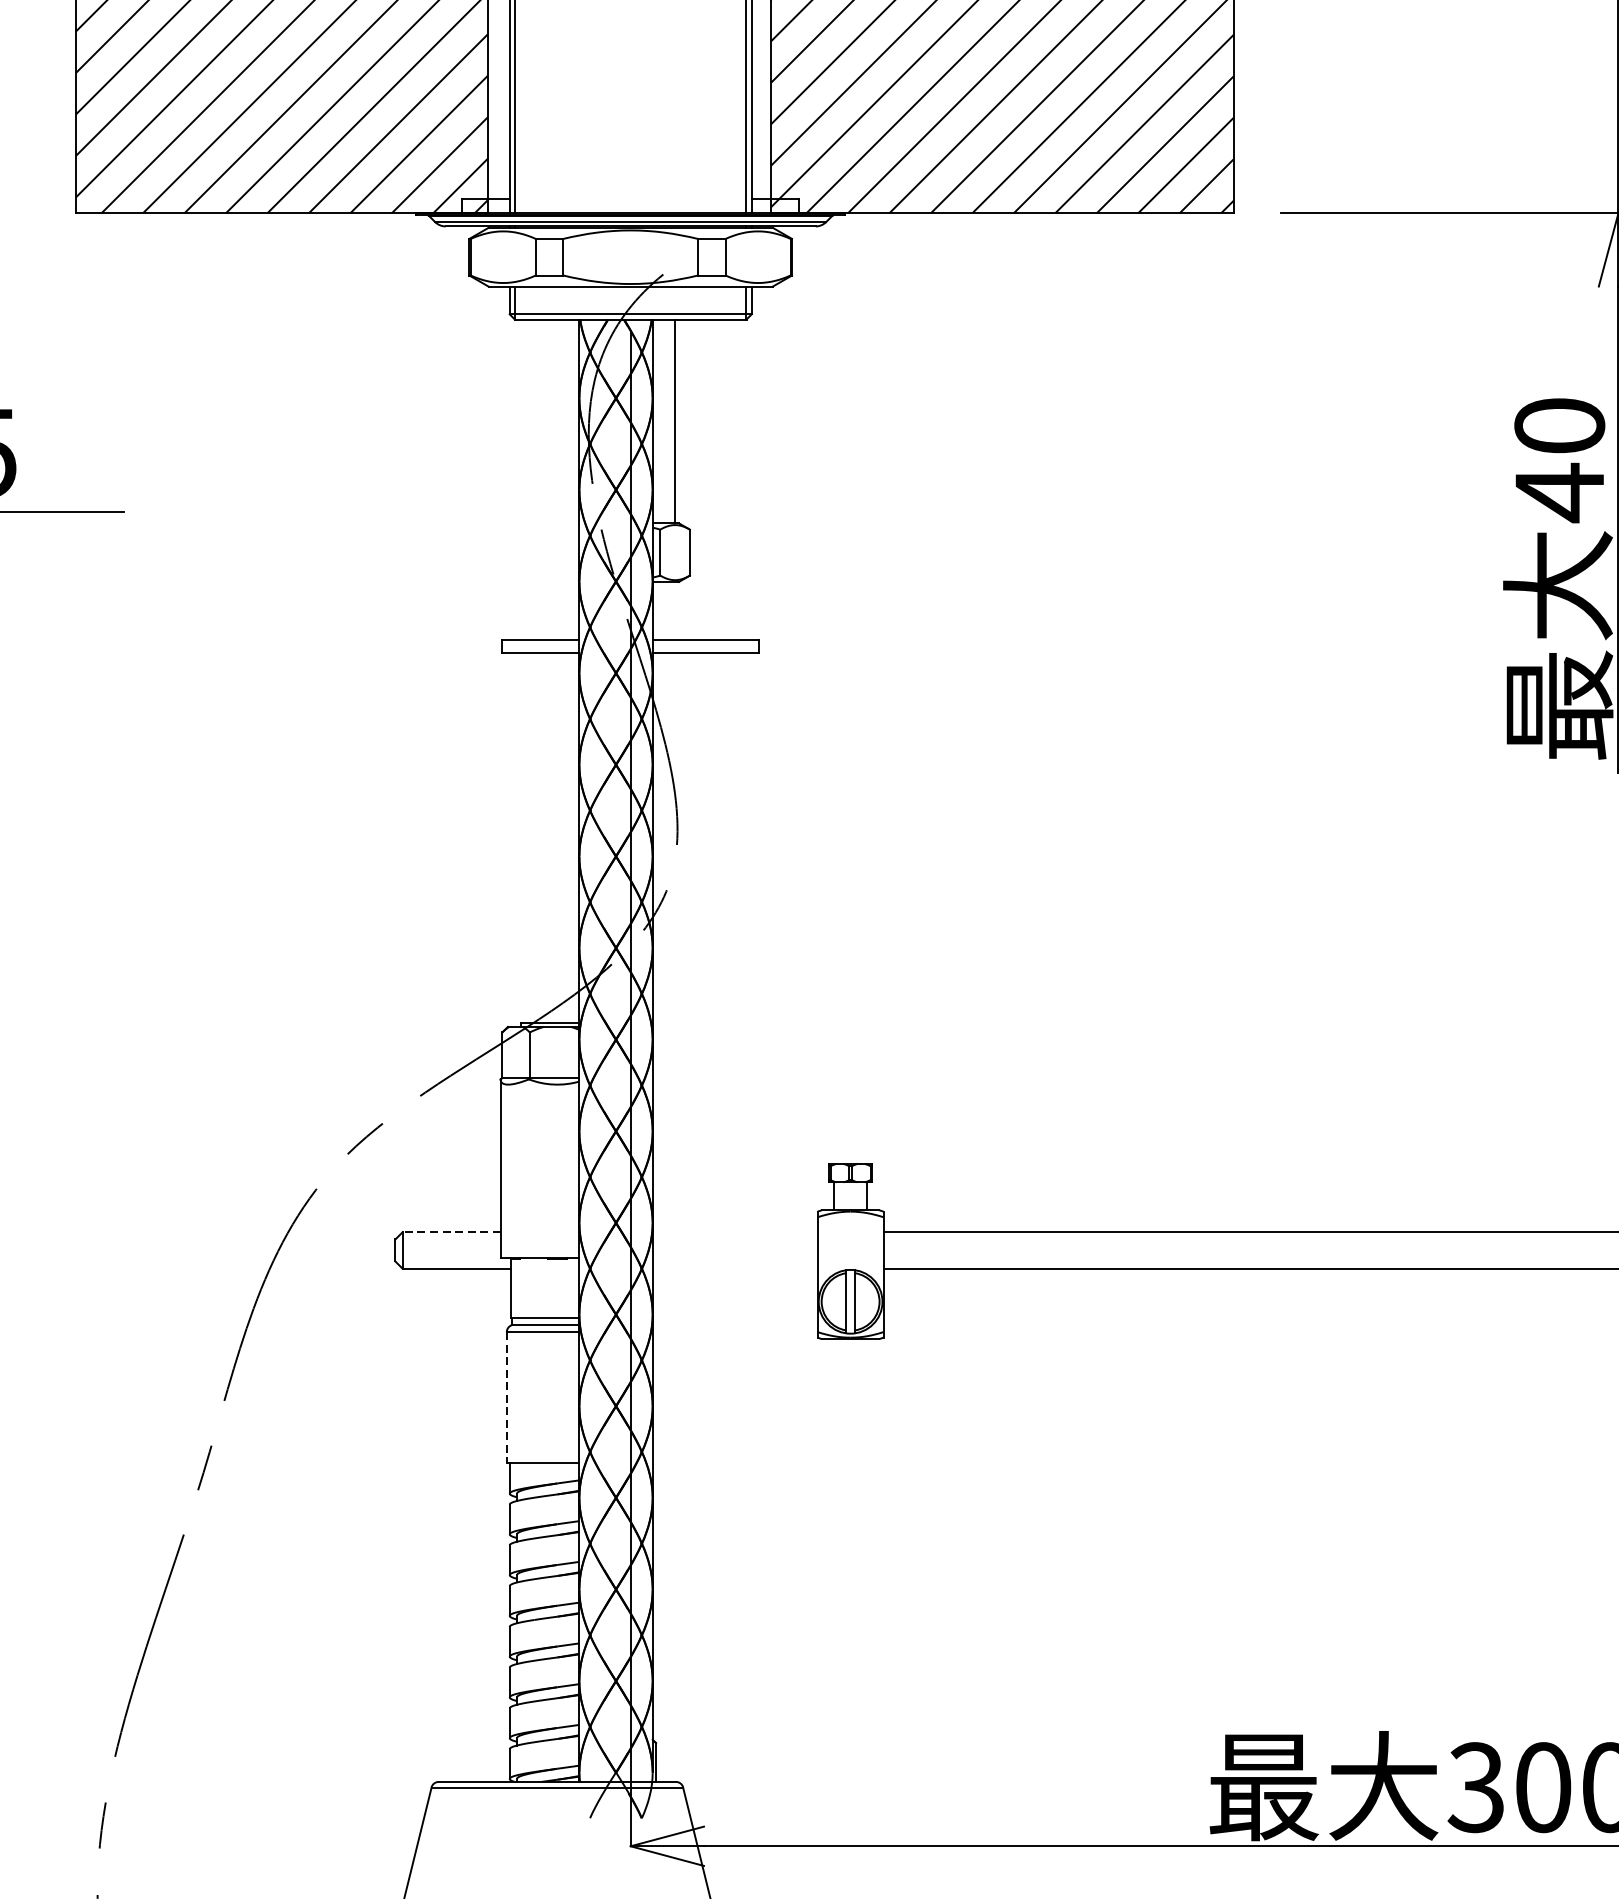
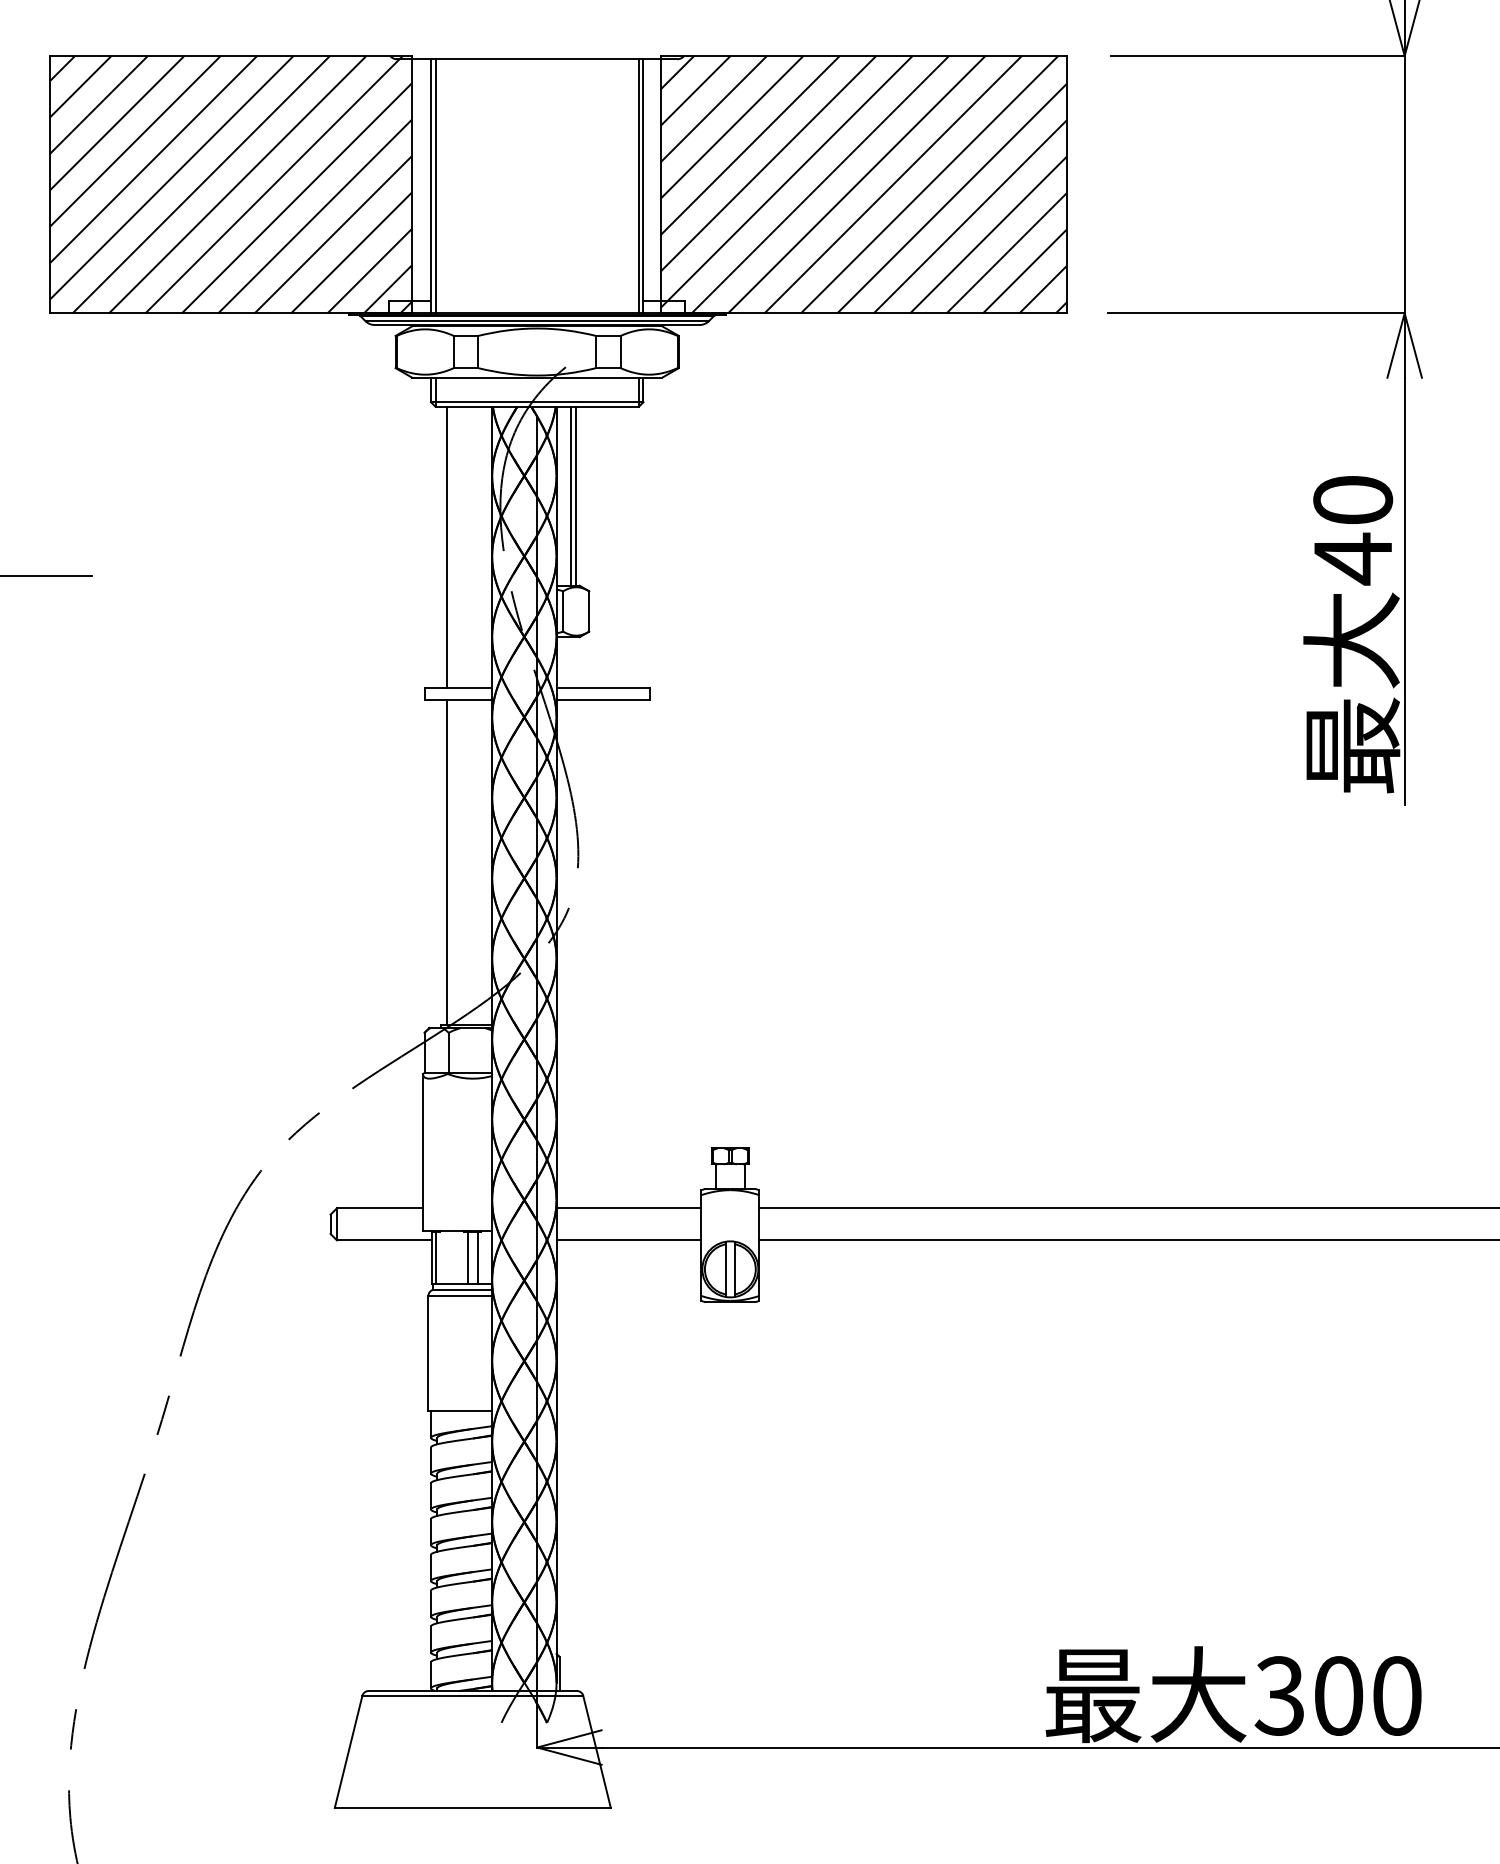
line: (669, 420) -> (571, 495), added
line: (528, 479) -> (447, 547), added
line: (528, 837) -> (447, 861), added
line: (452, 1232) -> (380, 1208), dashed -> solid
line: (734, 1232) -> (628, 1208), added
line: (734, 1268) -> (628, 1240), added
line: (516, 1288) -> (436, 1257), added
line: (552, 1288) -> (468, 1257), added
line: (562, 1288) -> (477, 1257), added
line: (506, 1398) -> (428, 1354), dashed -> solid

